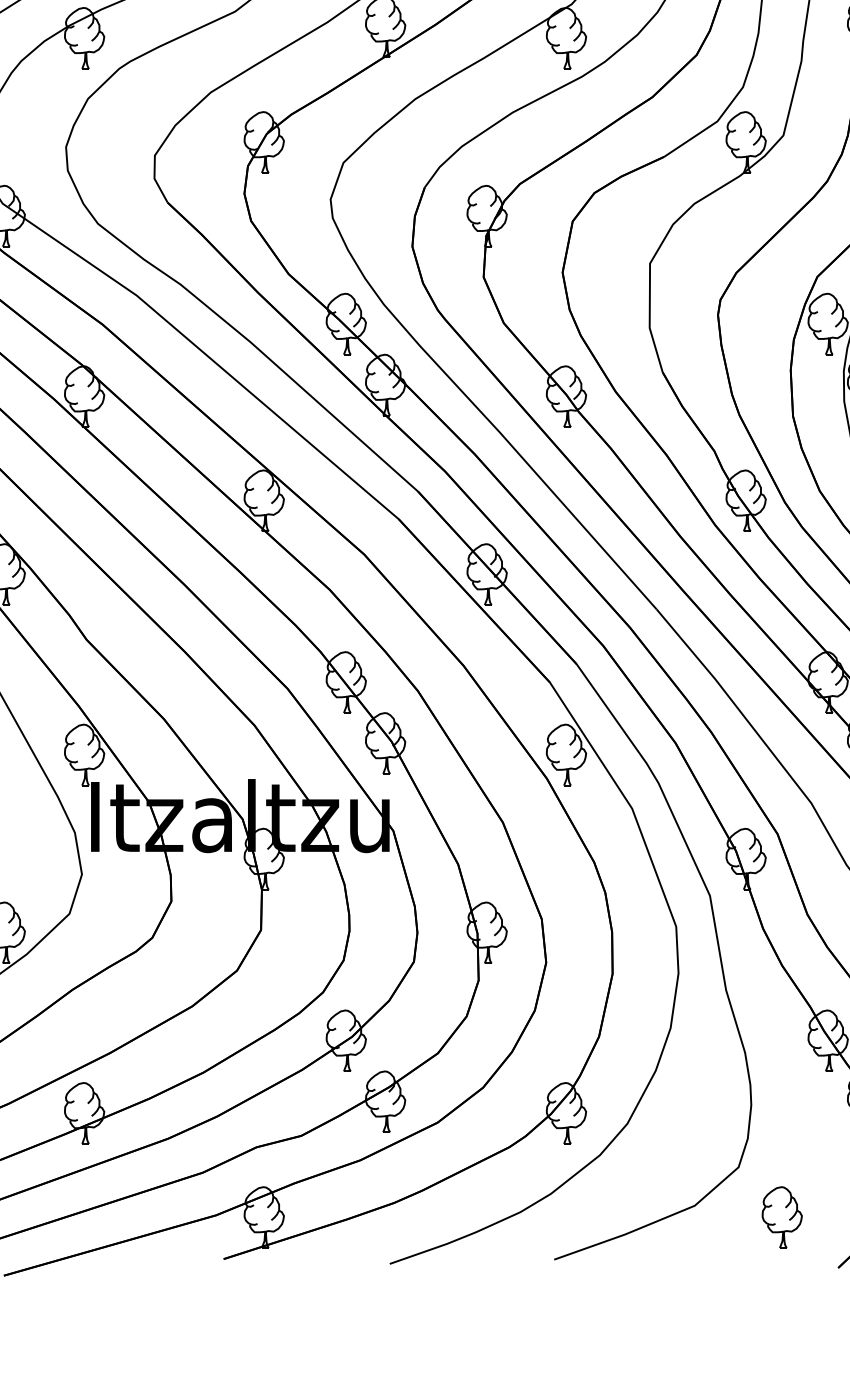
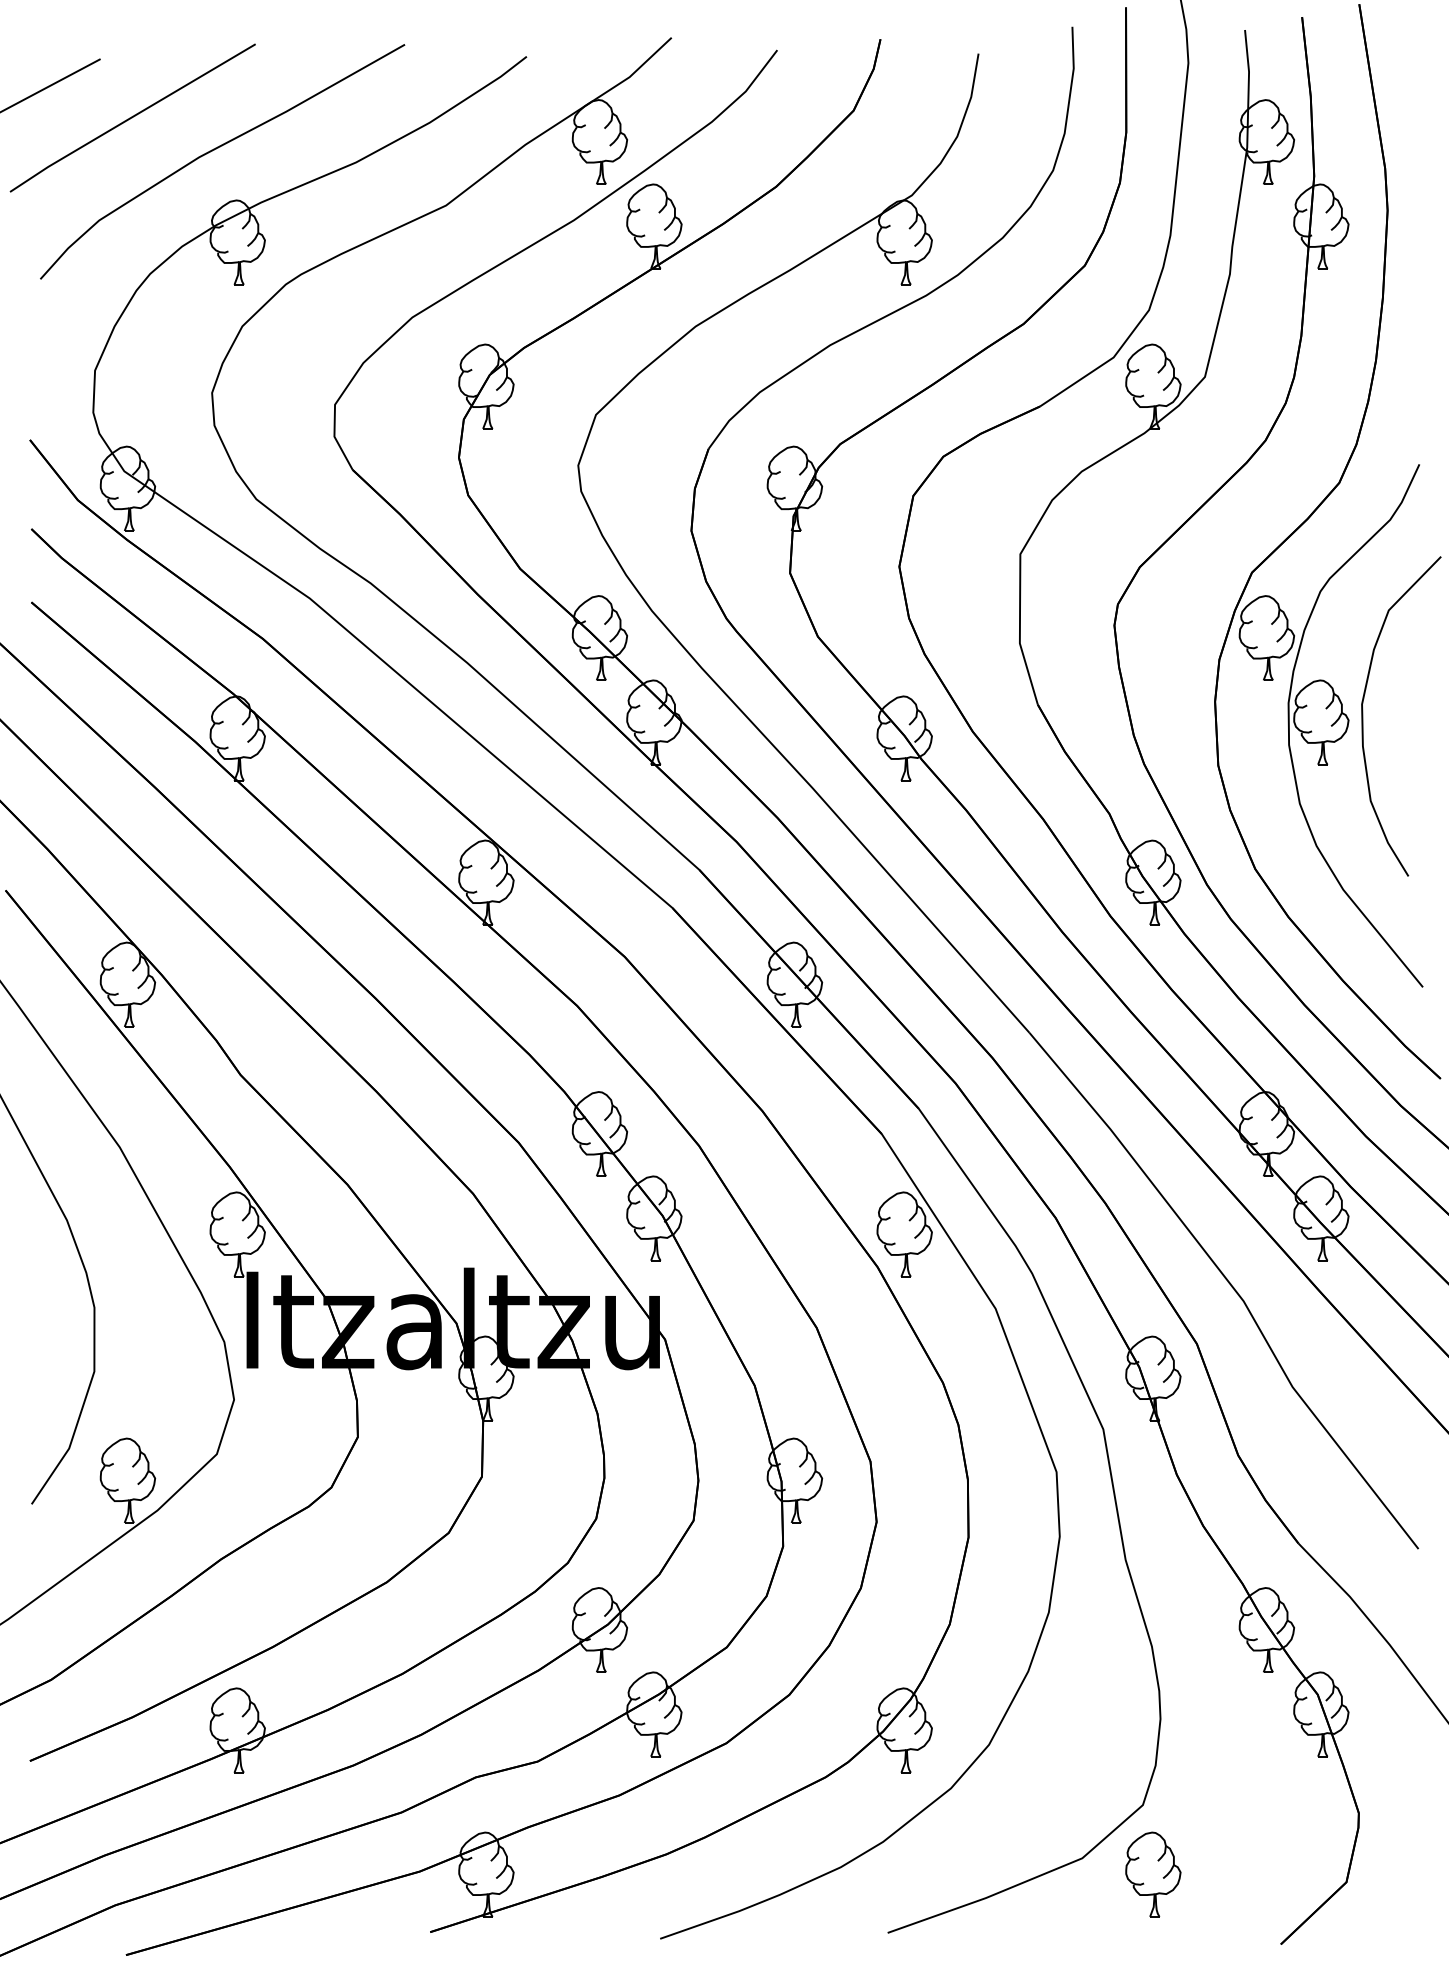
part: (782, 1217) -> (1153, 1874), moved

